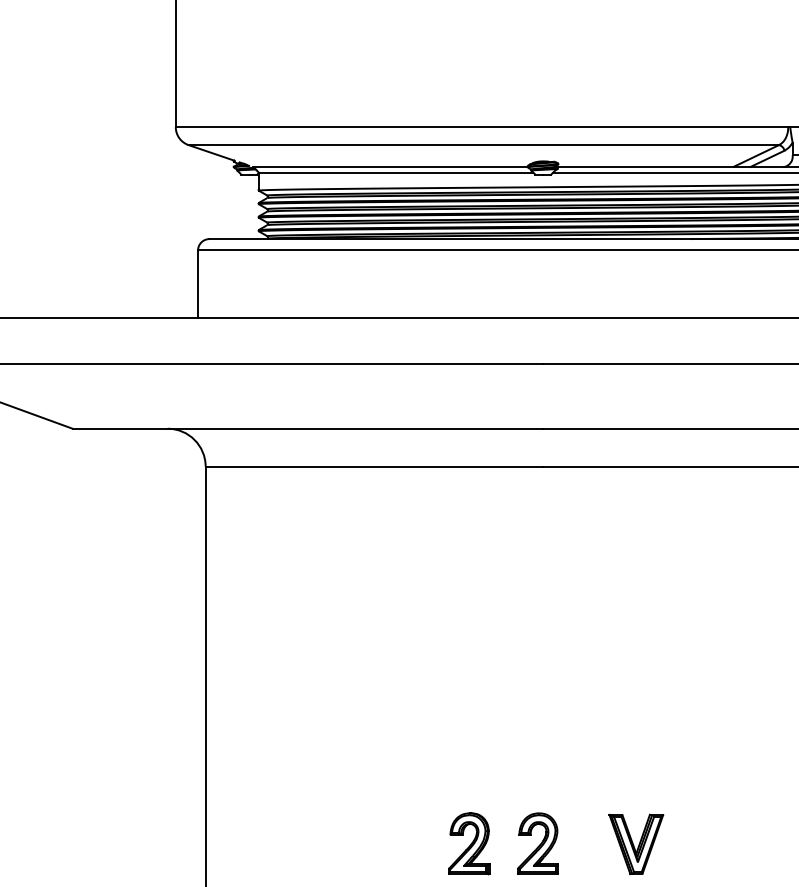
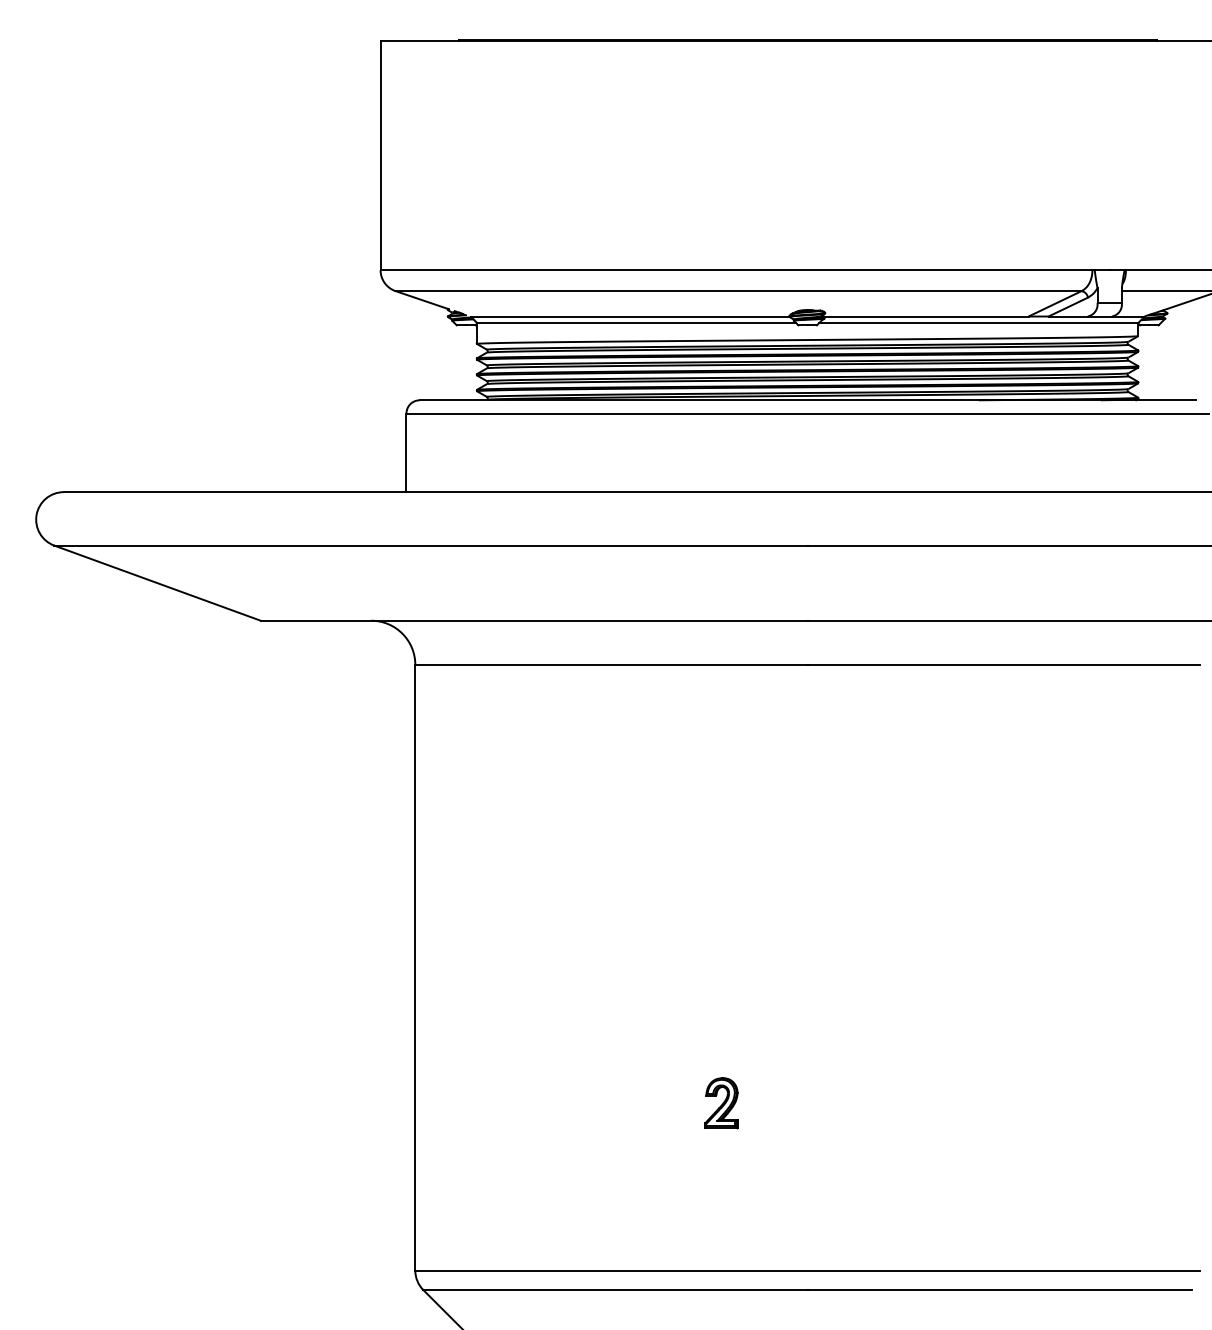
part: (469, 843) -> (721, 1102), size x0.7
part: (537, 843) -> (801, 1102), removed
part: (636, 844) -> (915, 1103), removed

